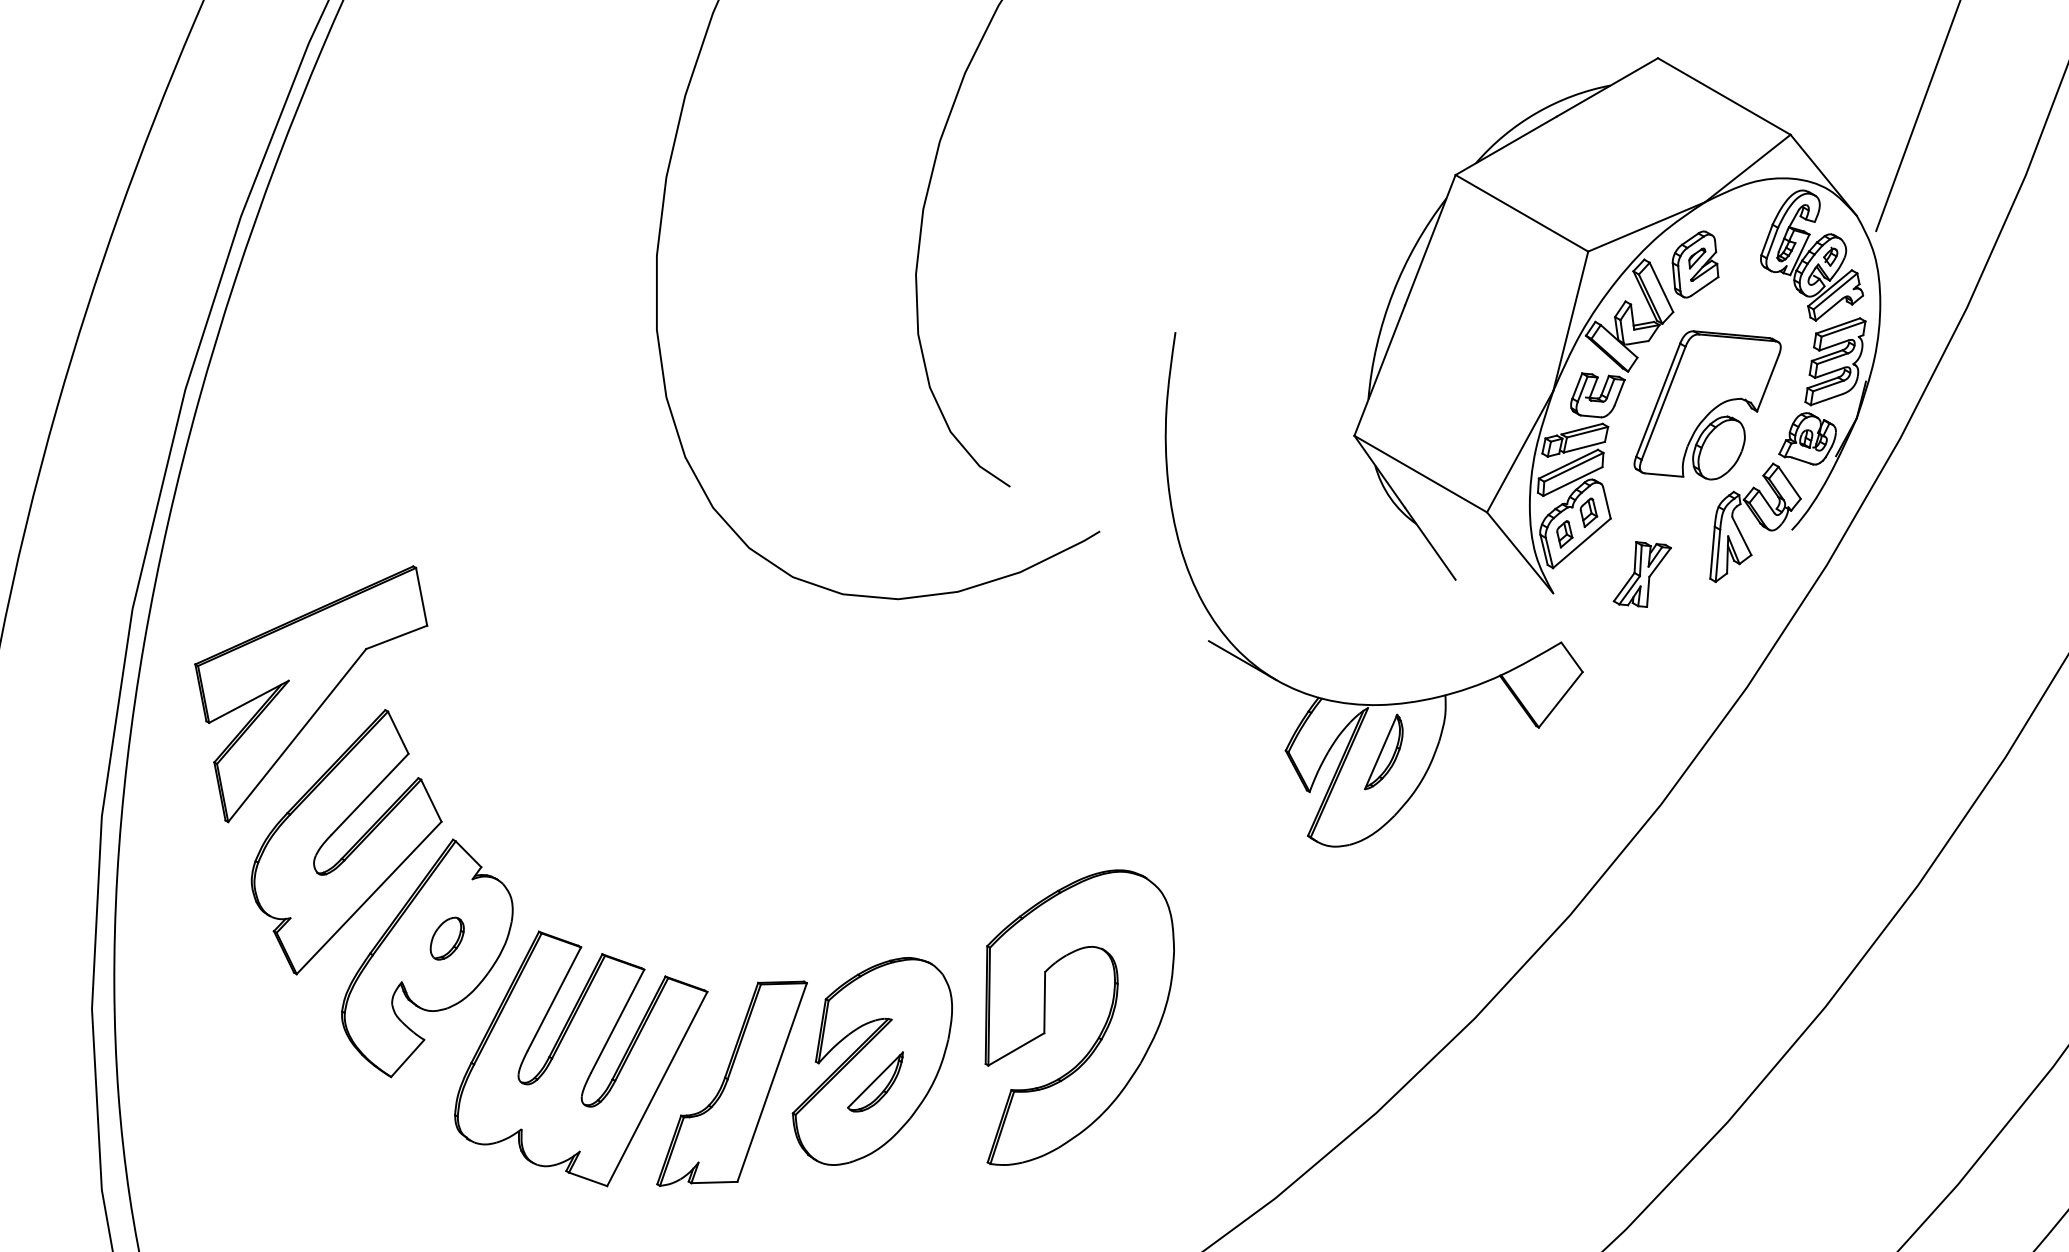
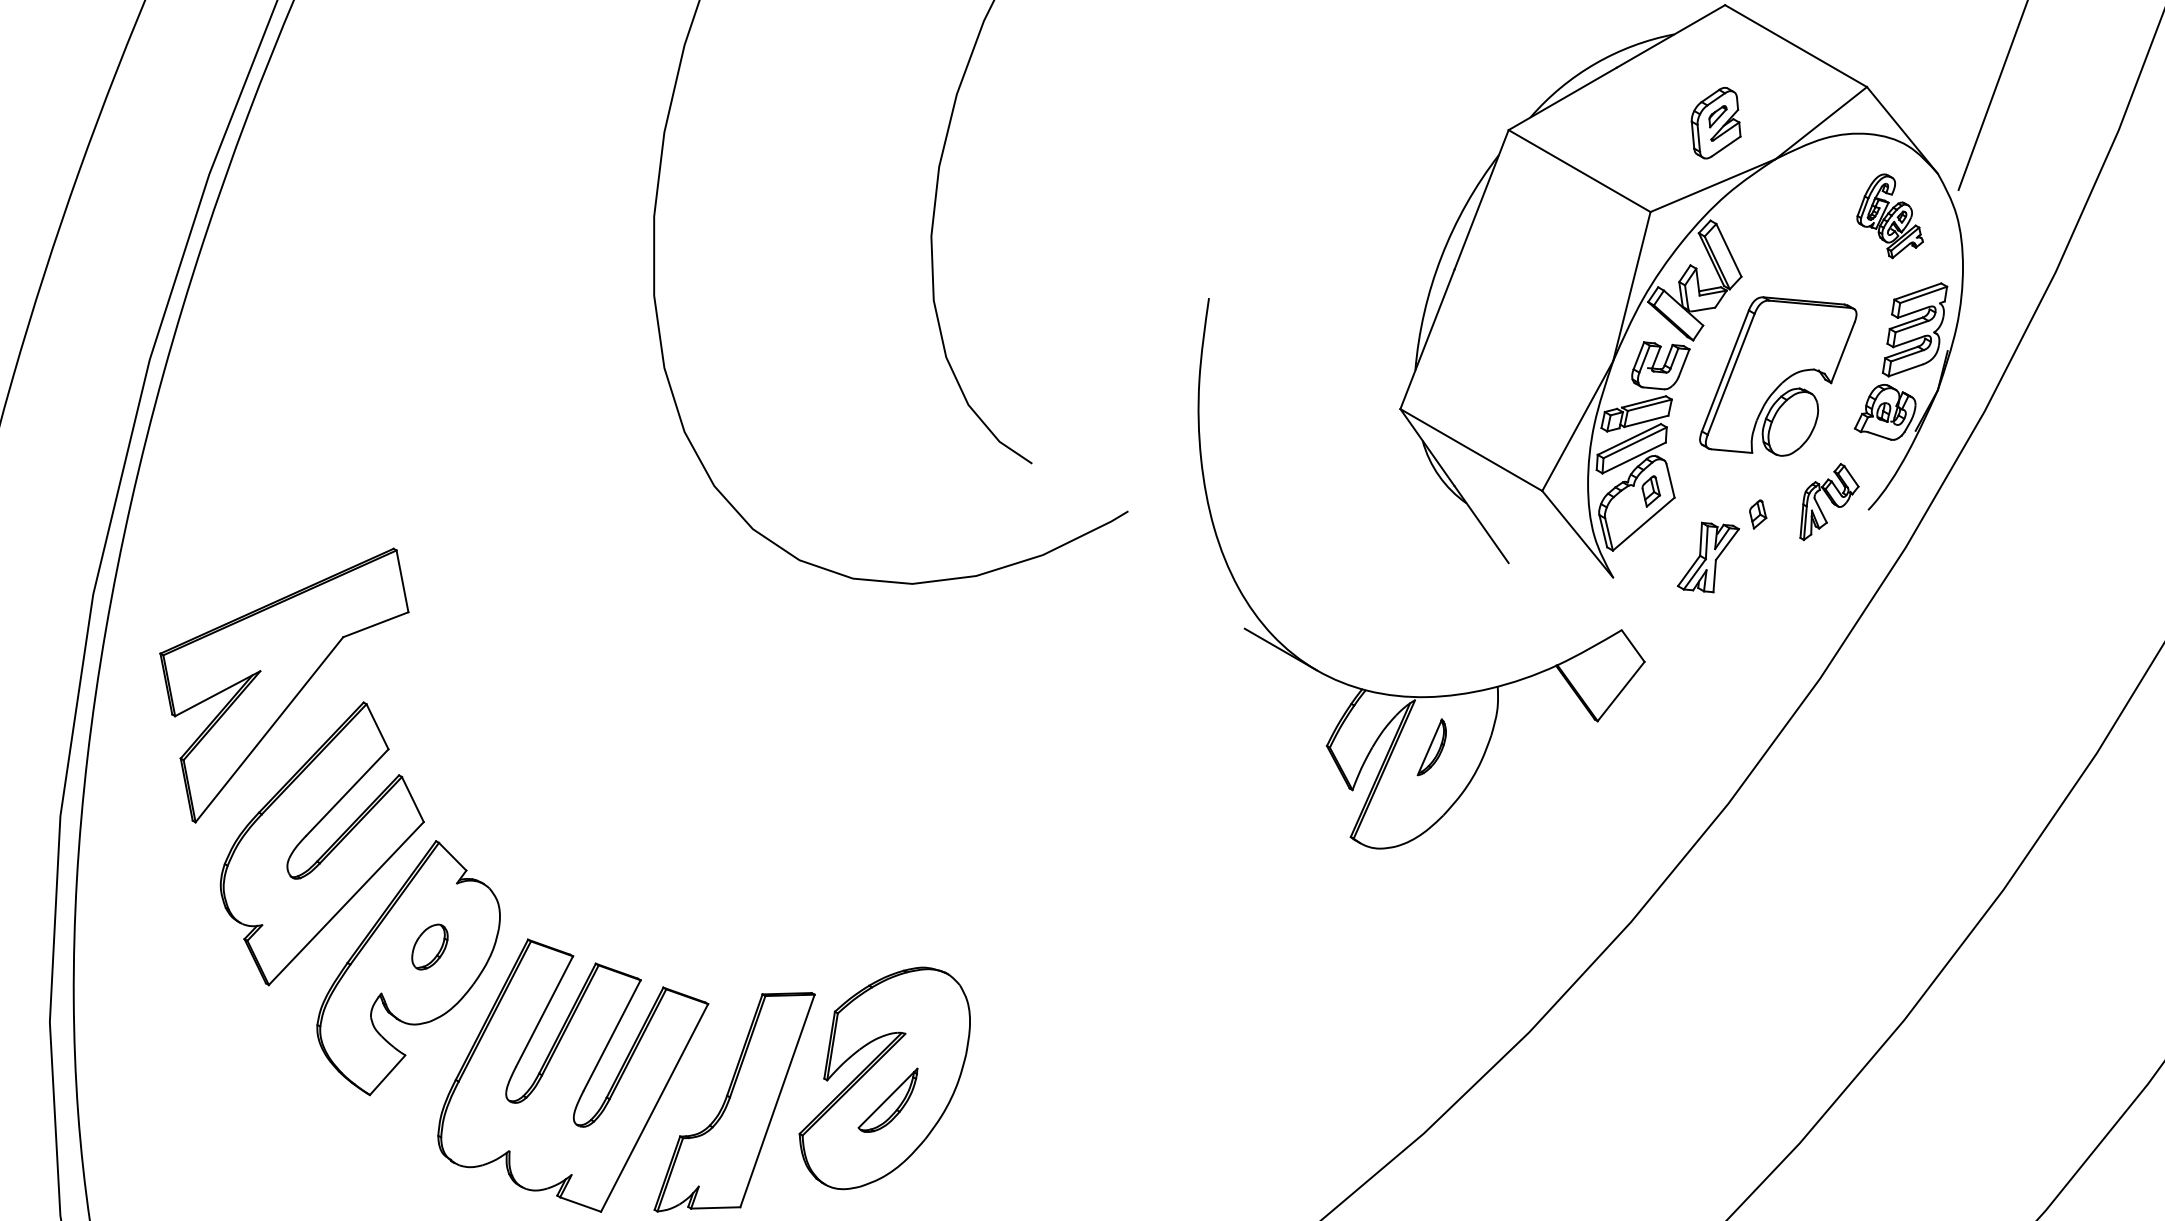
part: (1812, 255) -> (1890, 216), size x0.6
part: (1695, 264) -> (1716, 123), moved
part: (1755, 522) -> (1829, 501), size x0.6
part: (1564, 534) -> (1757, 514), moved
part: (1383, 751) -> (1431, 746), size x0.7
part: (1102, 1028) -> (1130, 1043), removed

